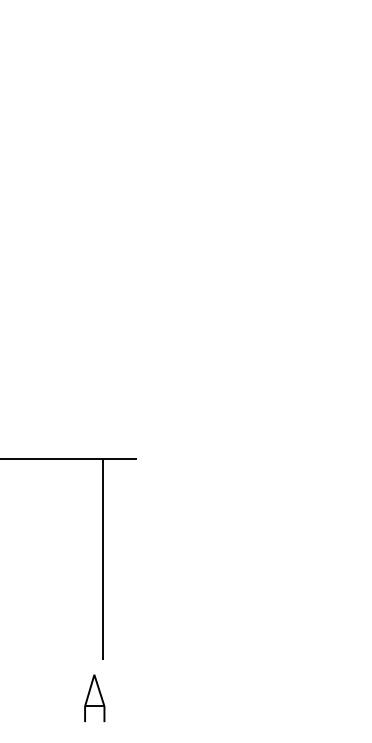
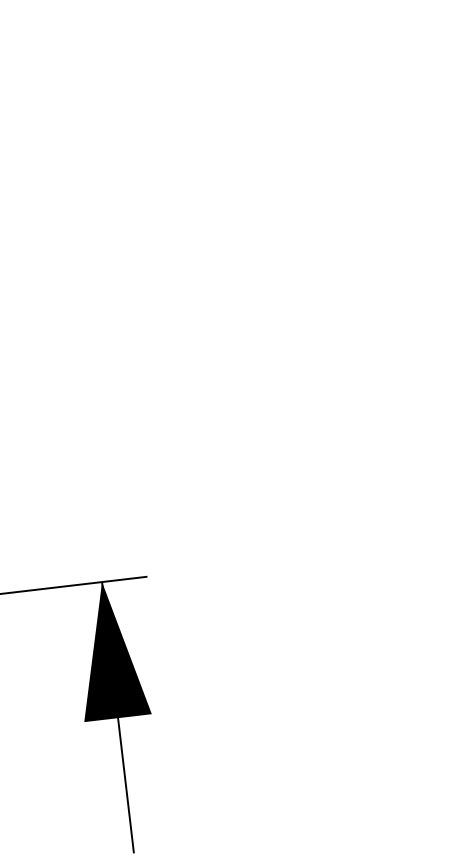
fill: (102, 509) -> (109, 650), added

